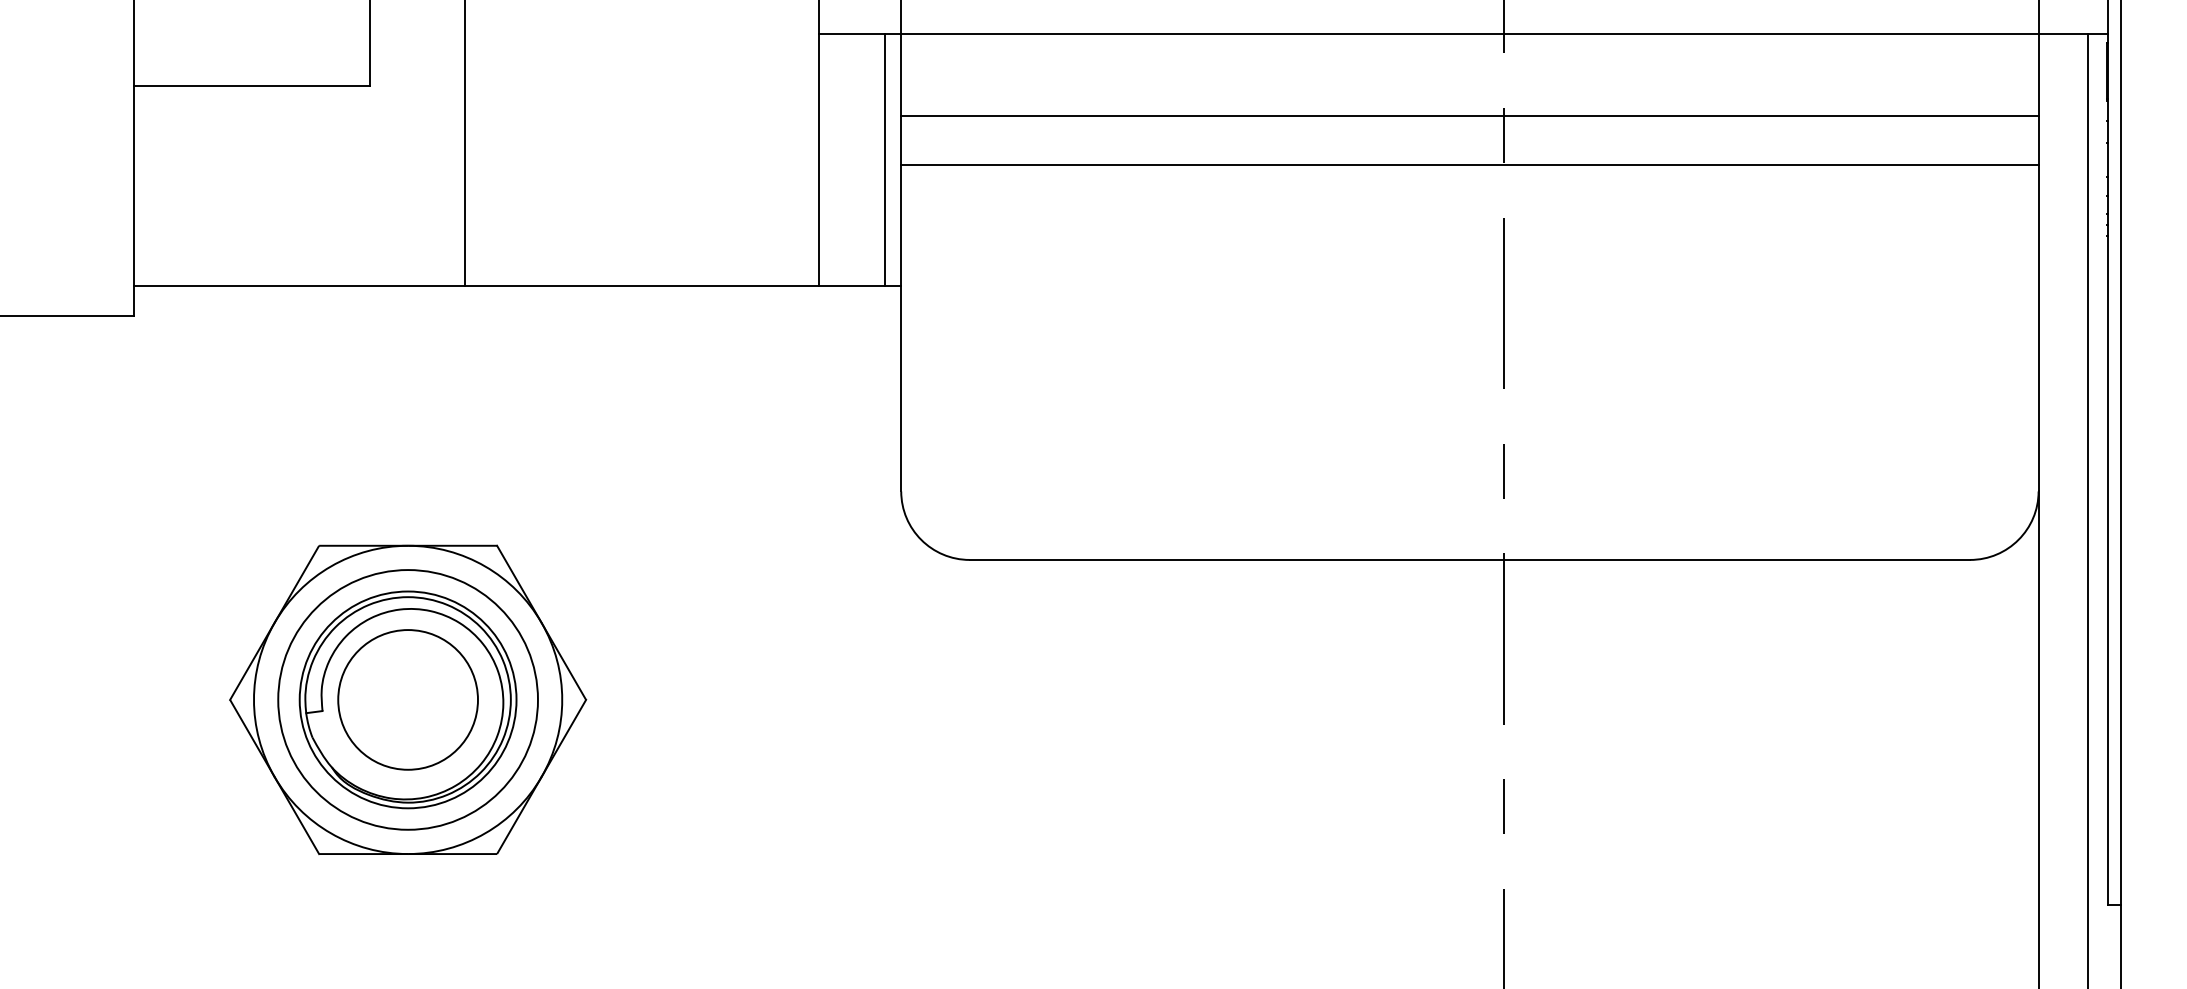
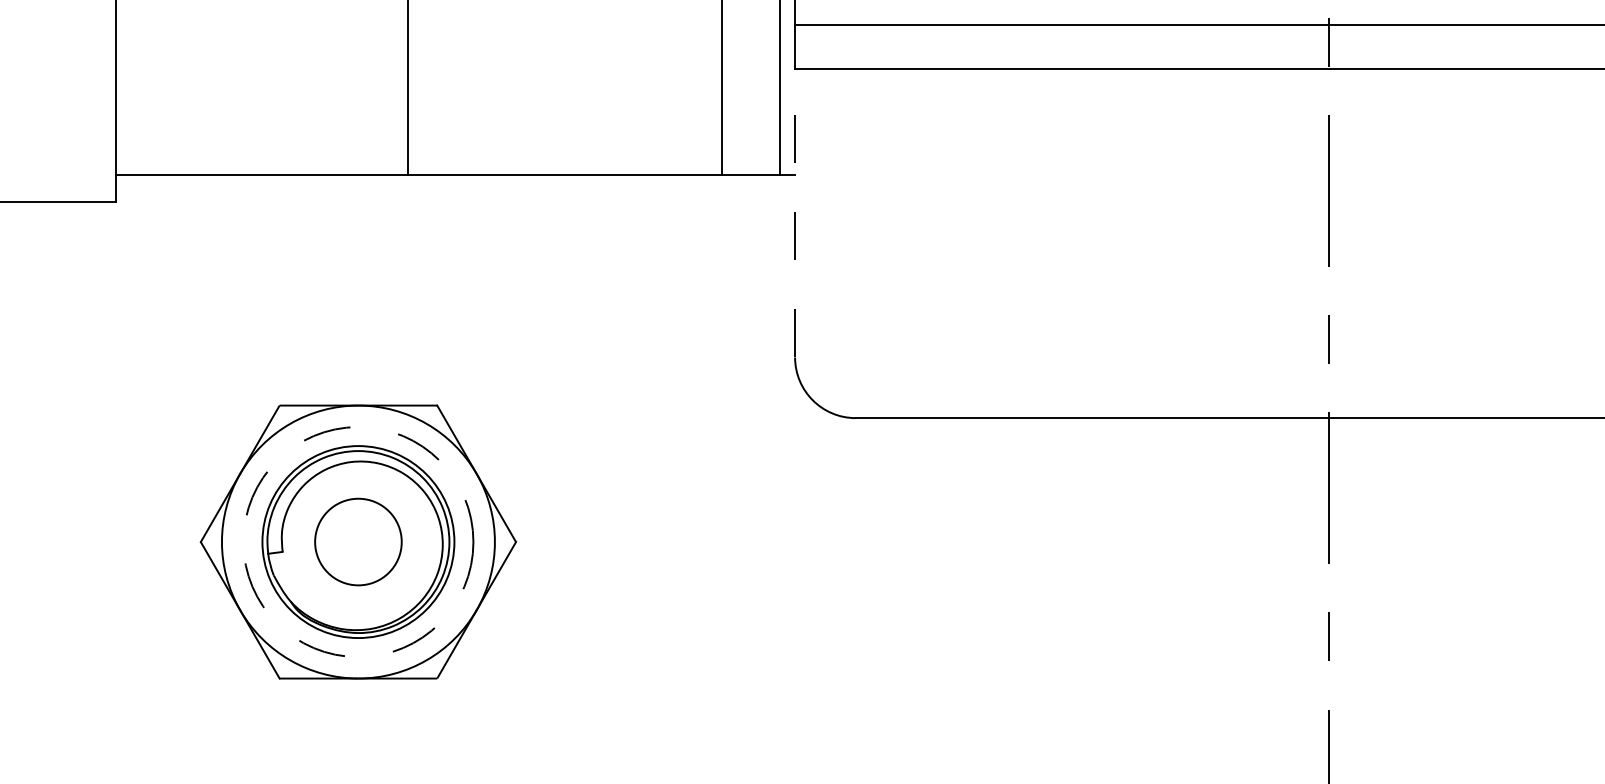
line: (901, 328) -> (795, 213), solid -> dashed
circle: (407, 699) -> (357, 541), size x0.7
circle: (407, 699) -> (357, 541), solid -> dashed

